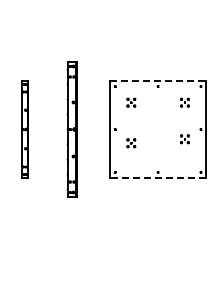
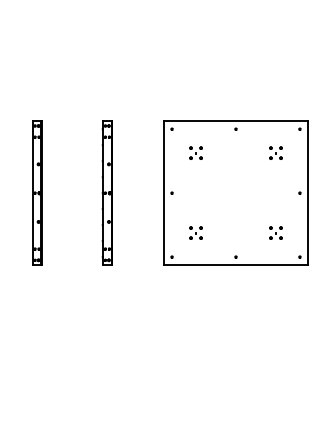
line: (158, 81) -> (236, 121), dashed -> solid
part: (71, 129) -> (106, 193), size x0.71
part: (184, 139) -> (275, 233), moved
part: (131, 143) -> (196, 233), moved
line: (157, 177) -> (235, 264), dashed -> solid

